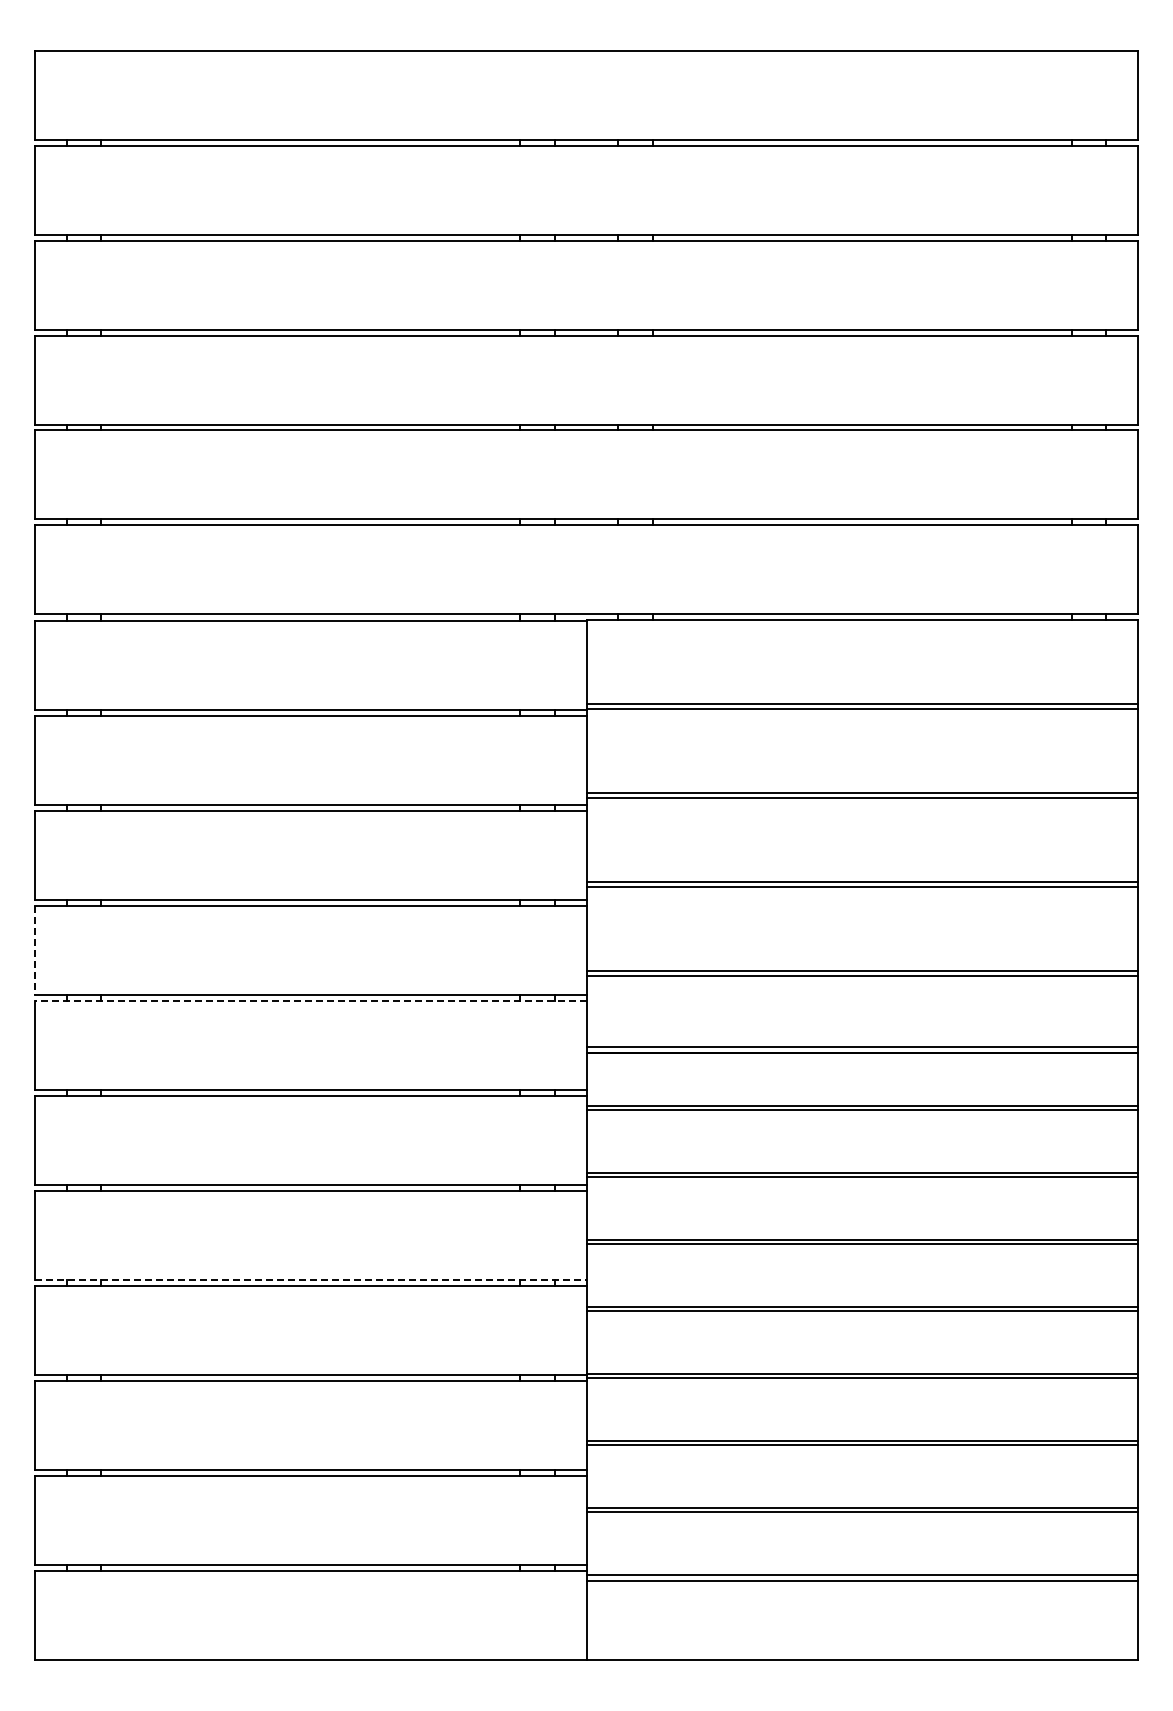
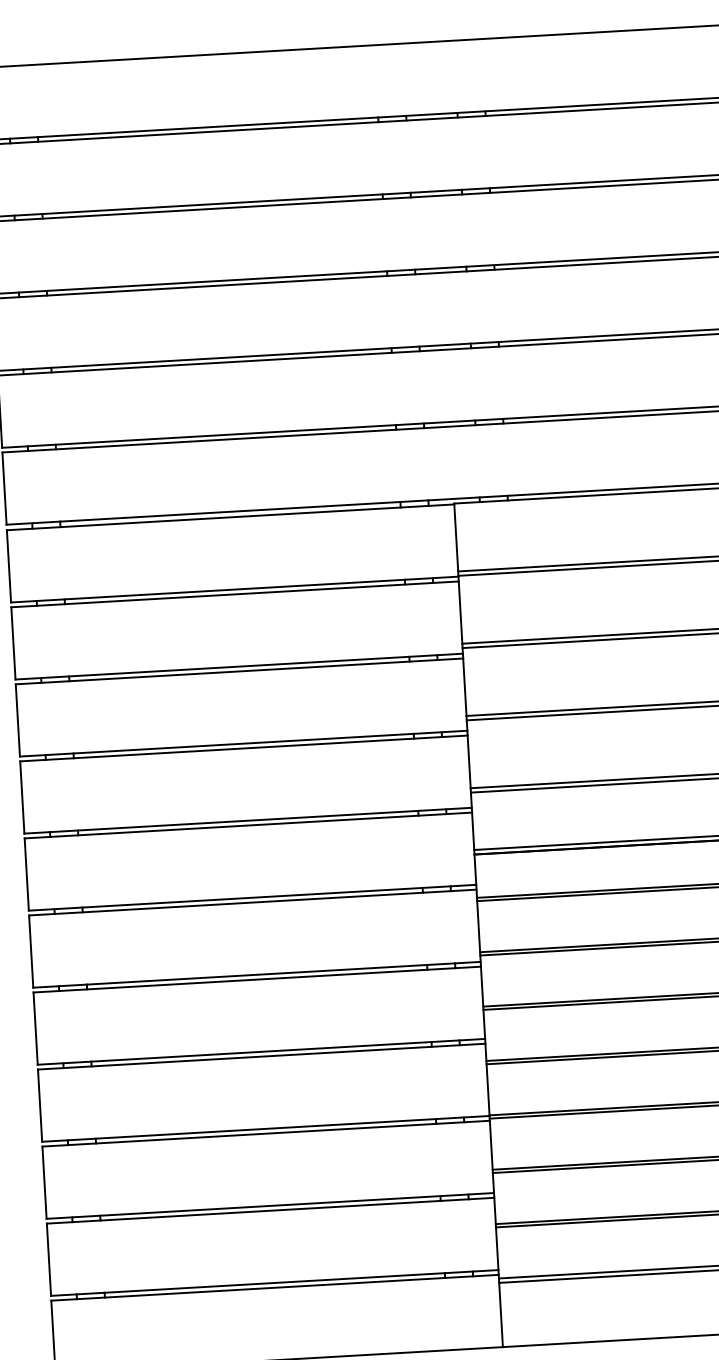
line: (35, 950) -> (22, 797), dashed -> solid
line: (310, 1000) -> (248, 825), dashed -> solid
line: (310, 1279) -> (261, 1051), dashed -> solid

